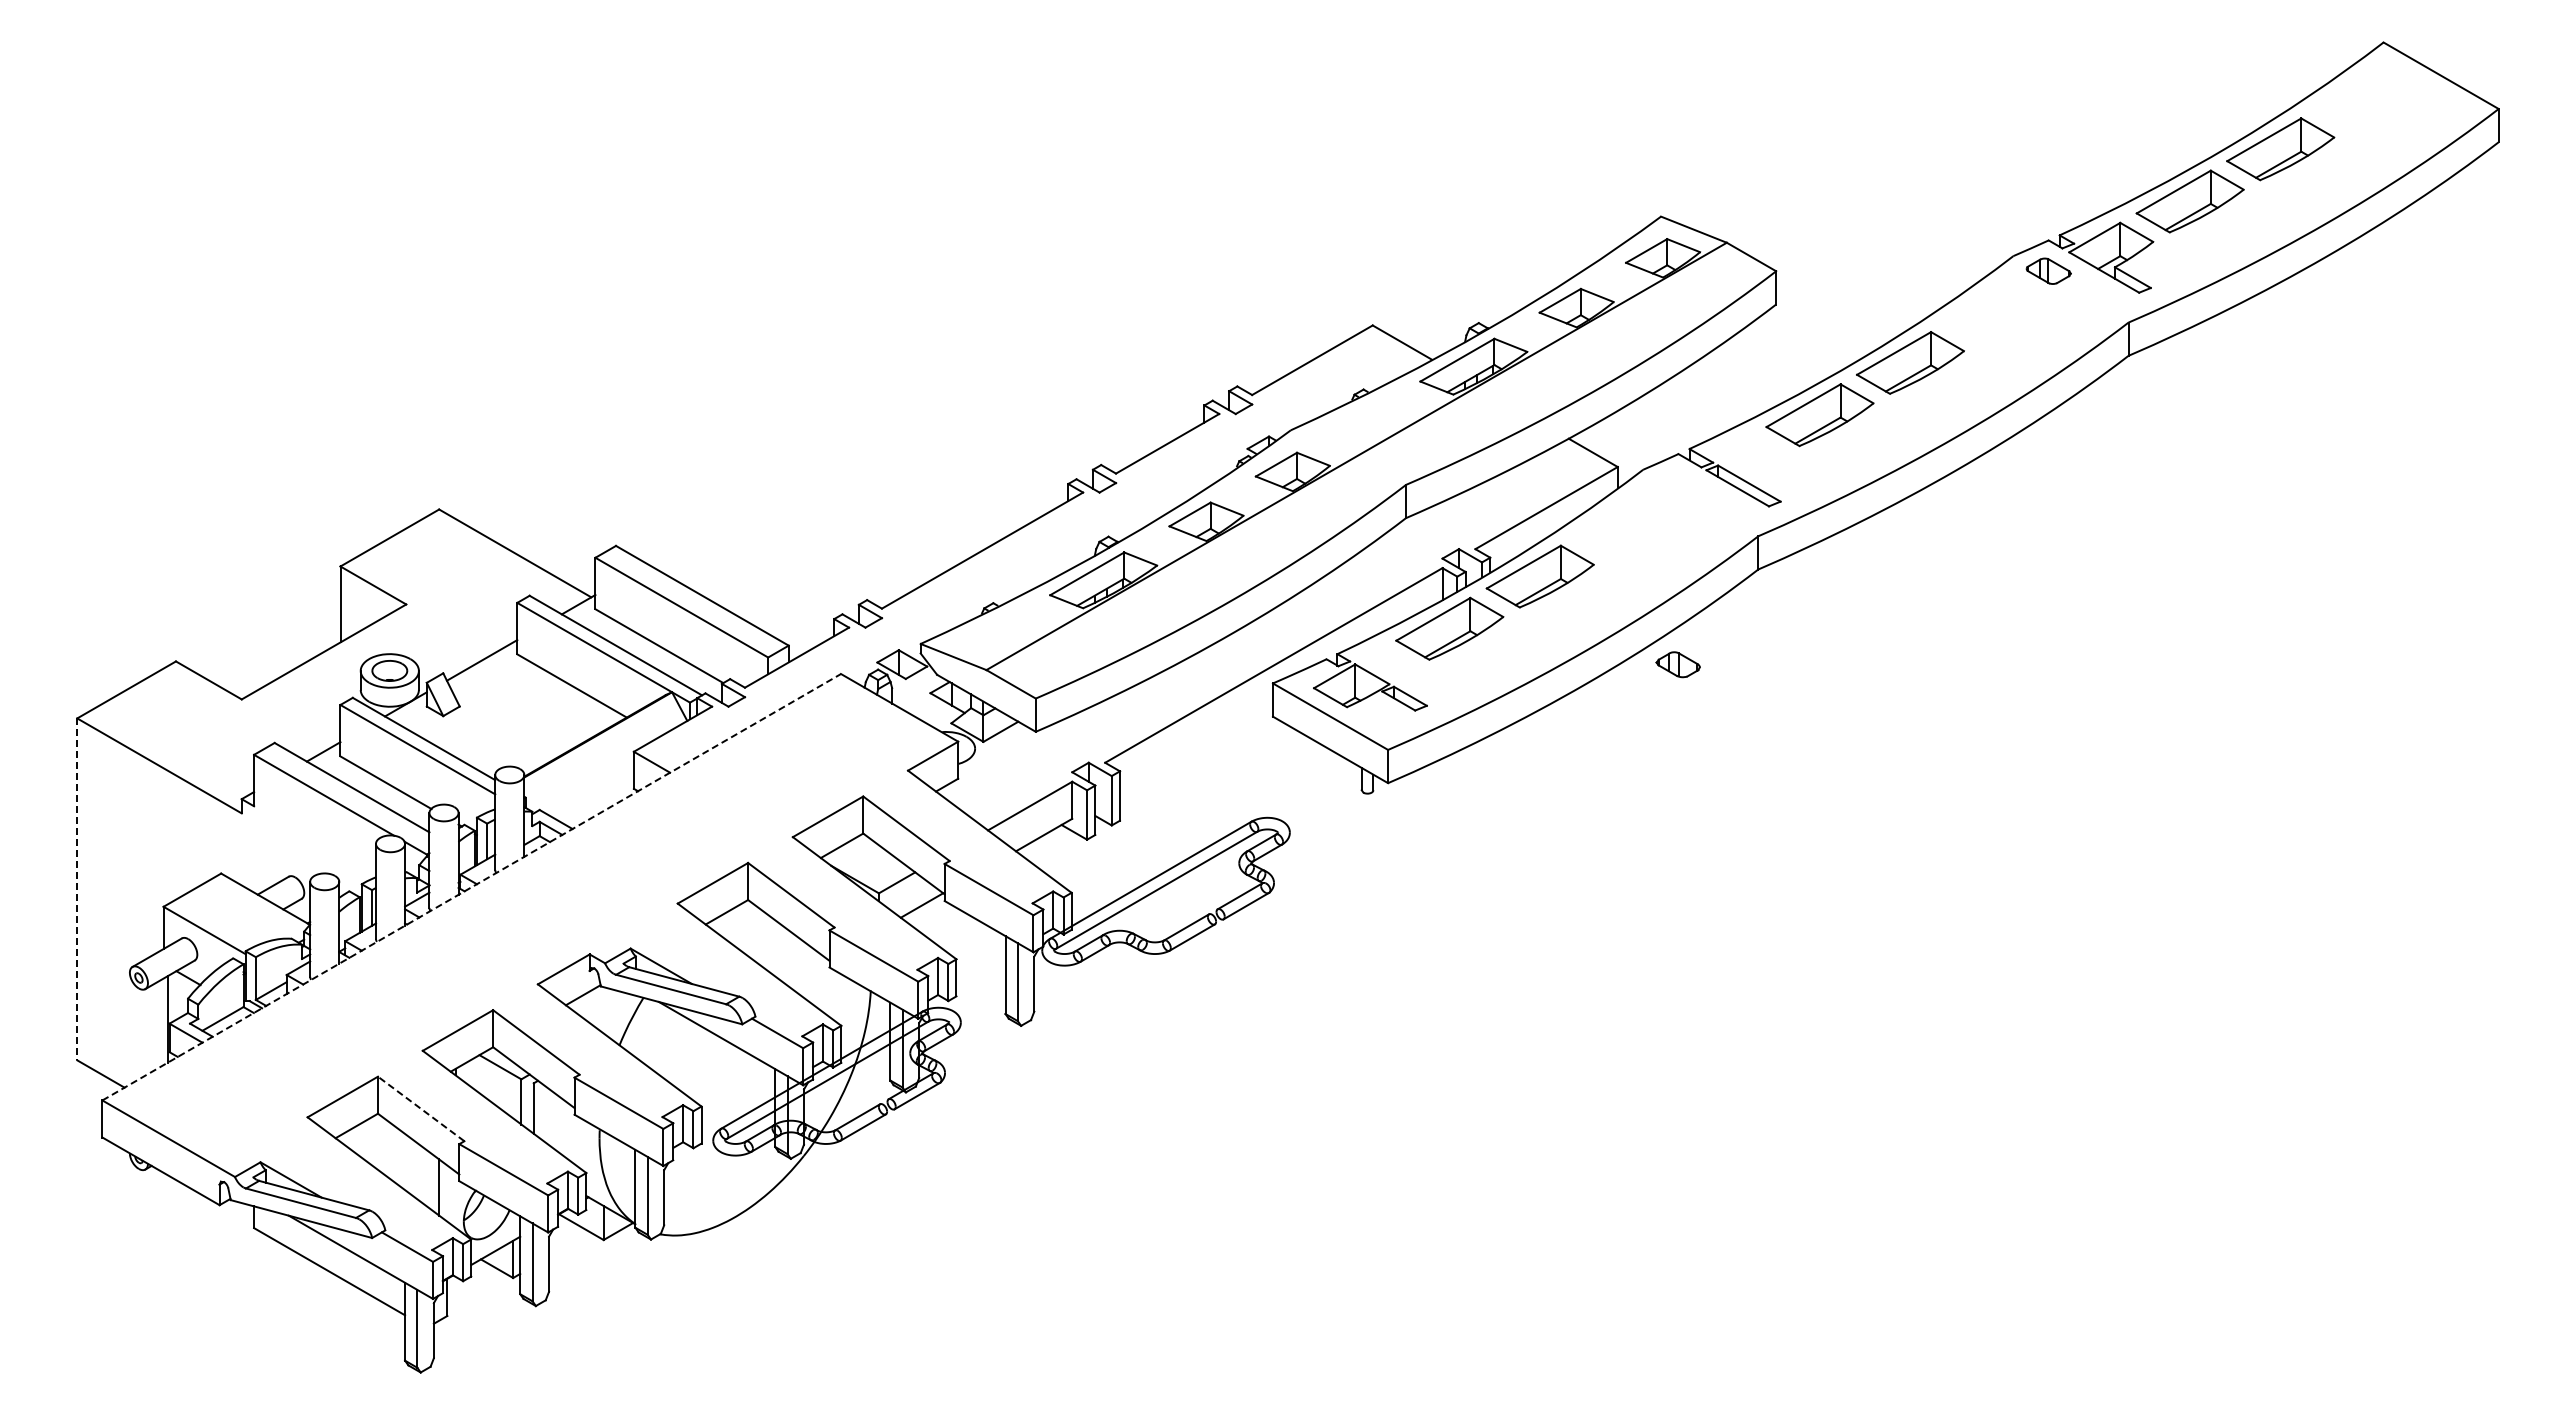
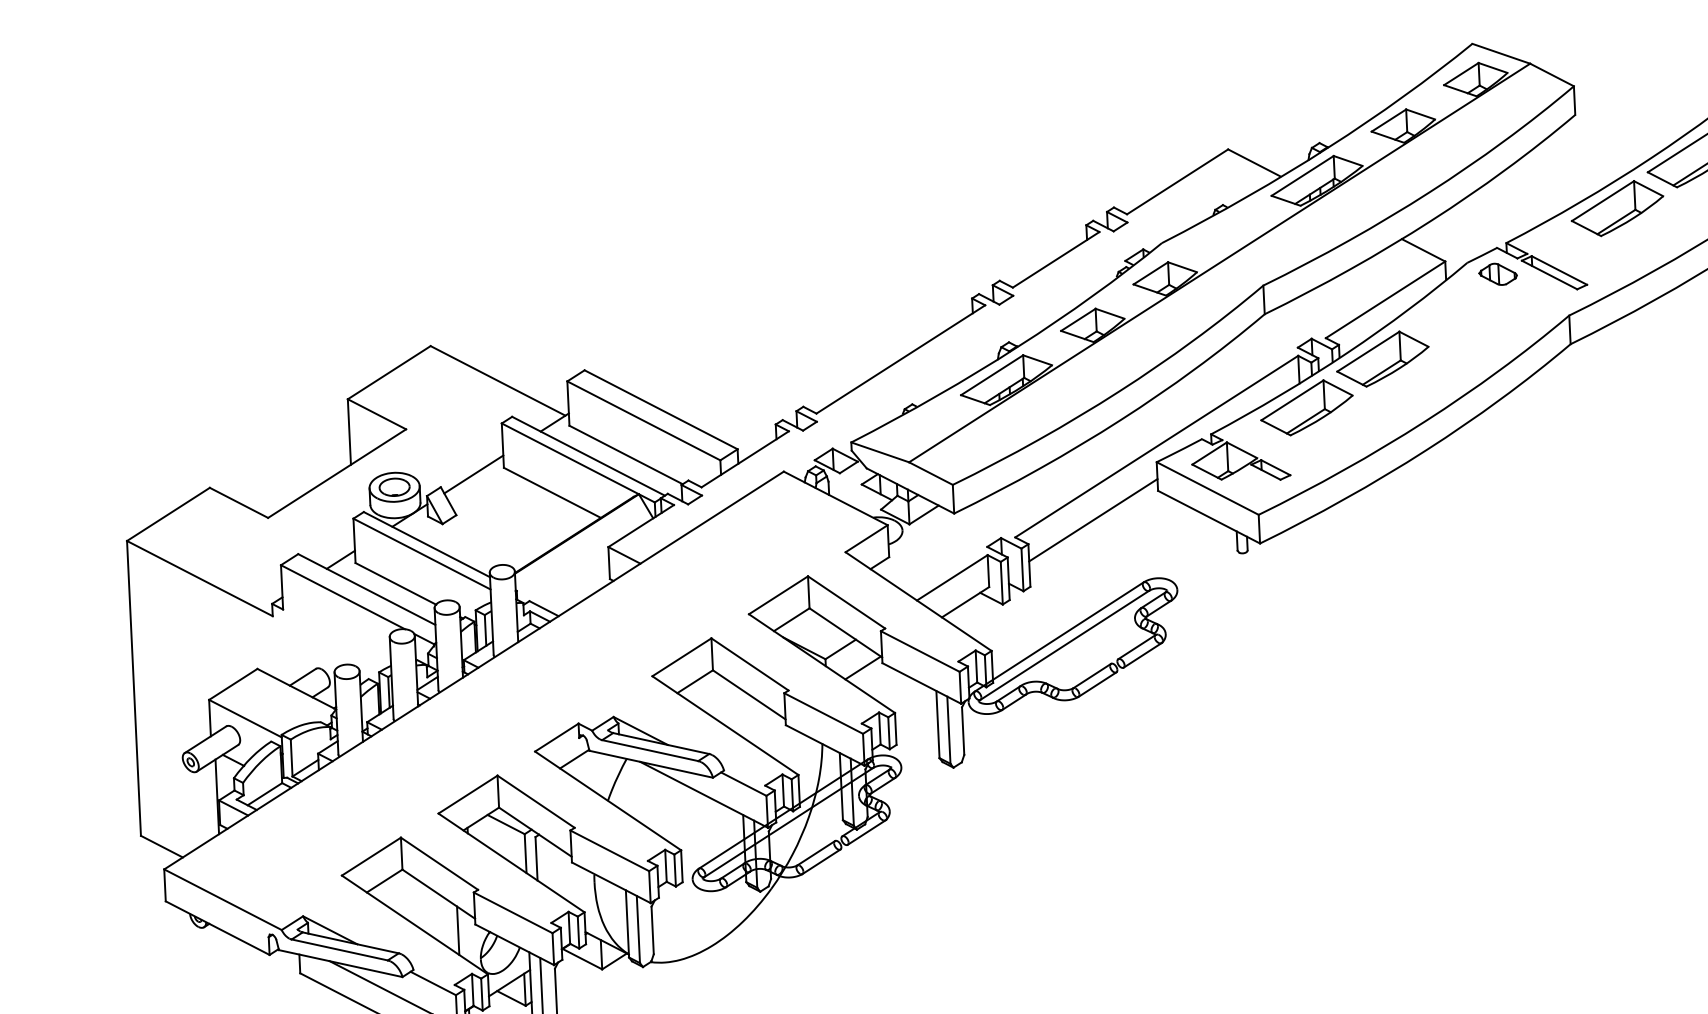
part: (1677, 664) -> (1497, 274), moved
line: (1196, 747) -> (1093, 520), added
line: (472, 886) -> (474, 669), dashed -> solid
line: (77, 889) -> (134, 688), dashed -> solid
line: (421, 1108) -> (439, 863), dashed -> solid

